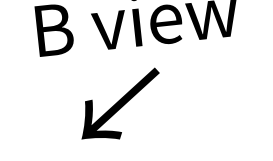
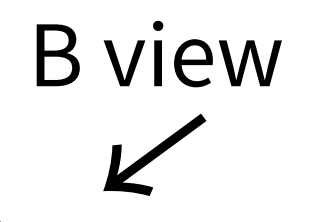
text: (120, 105) -> (154, 154), moved

